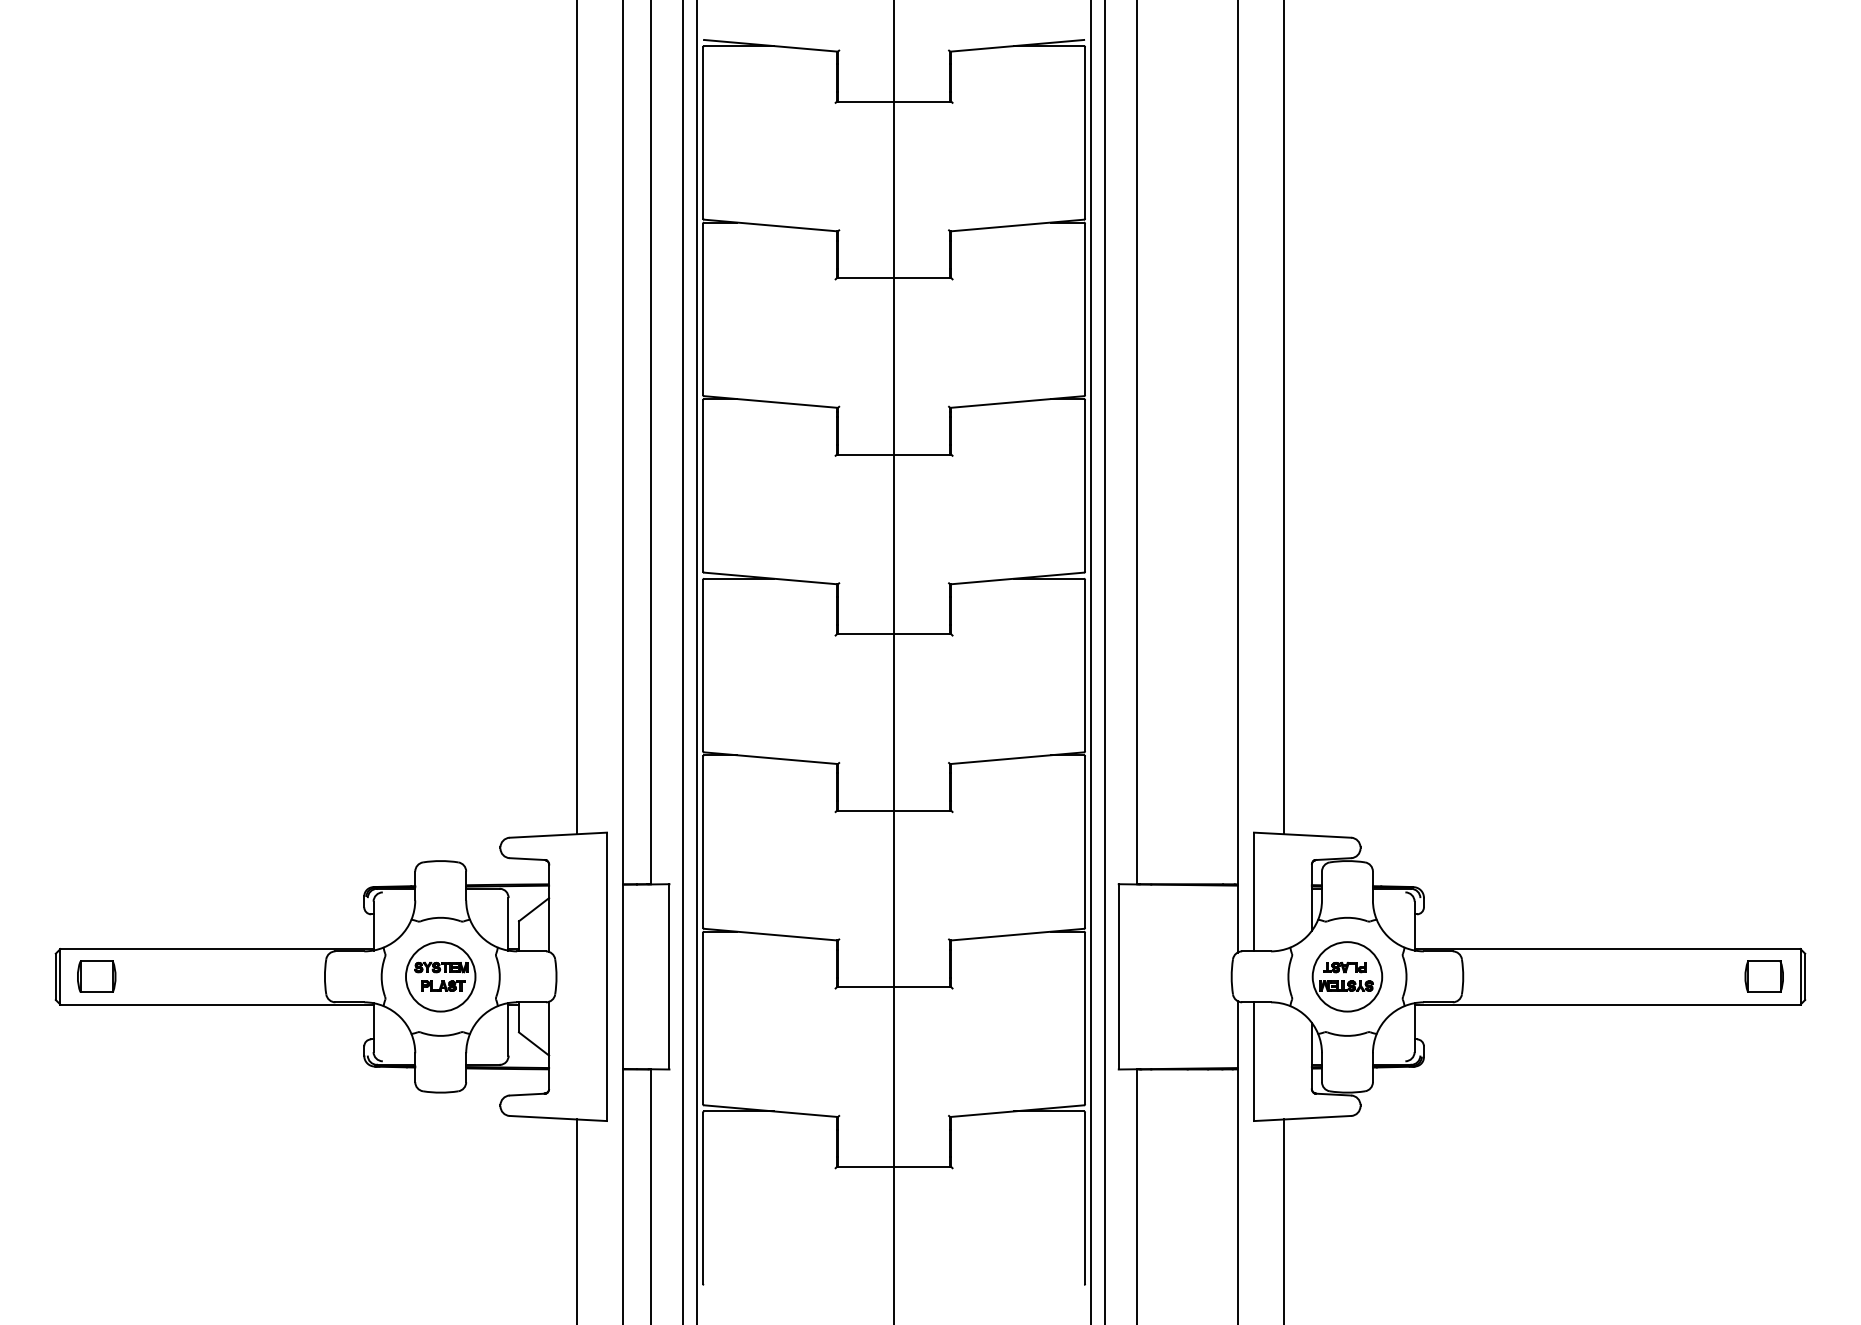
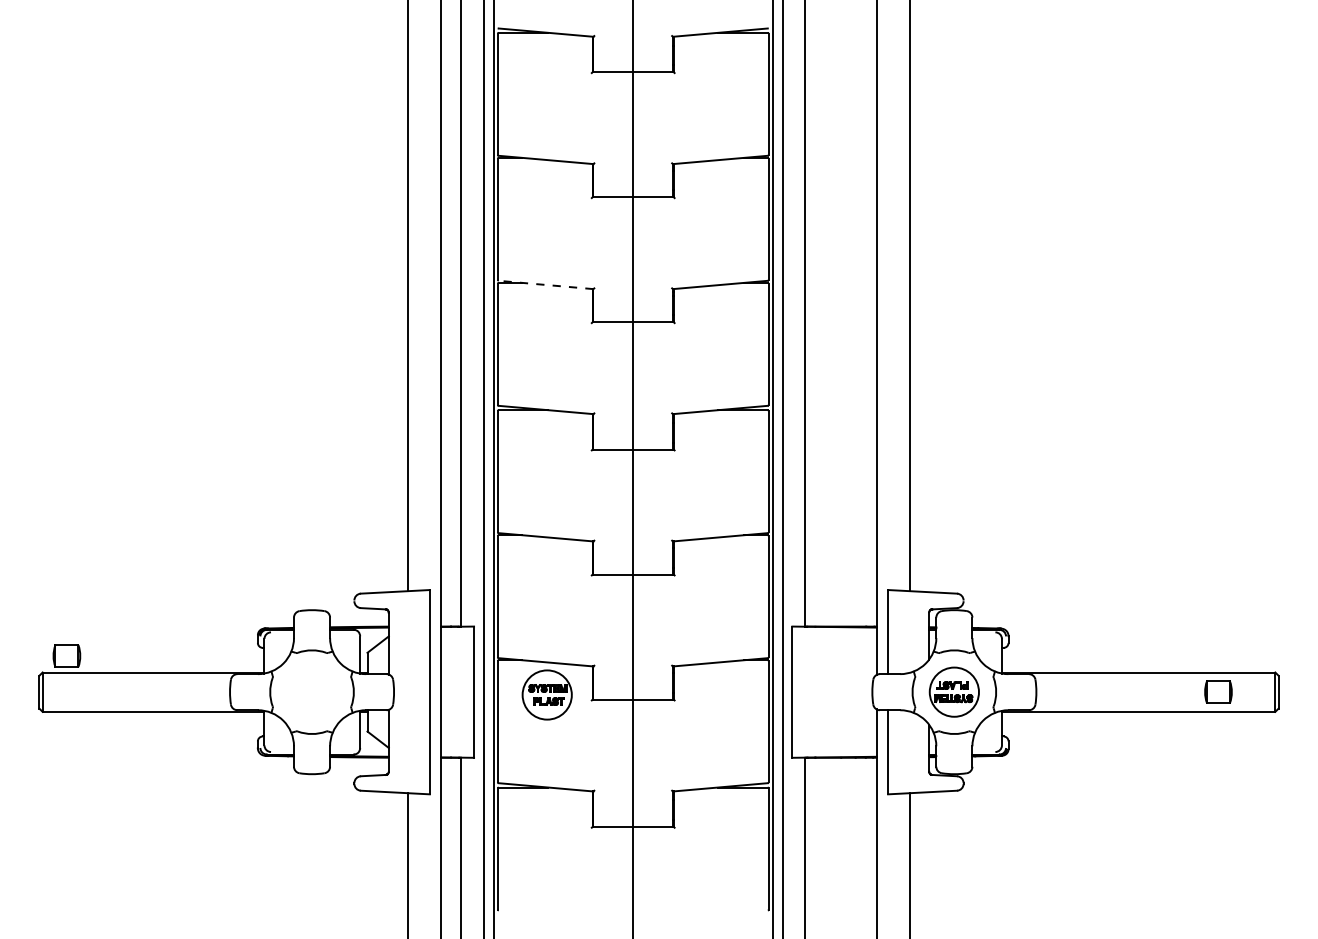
line: (770, 401) -> (545, 284), solid -> dashed
part: (96, 976) -> (66, 655), moved
part: (440, 976) -> (547, 694), moved
part: (1763, 976) -> (1217, 691), moved

